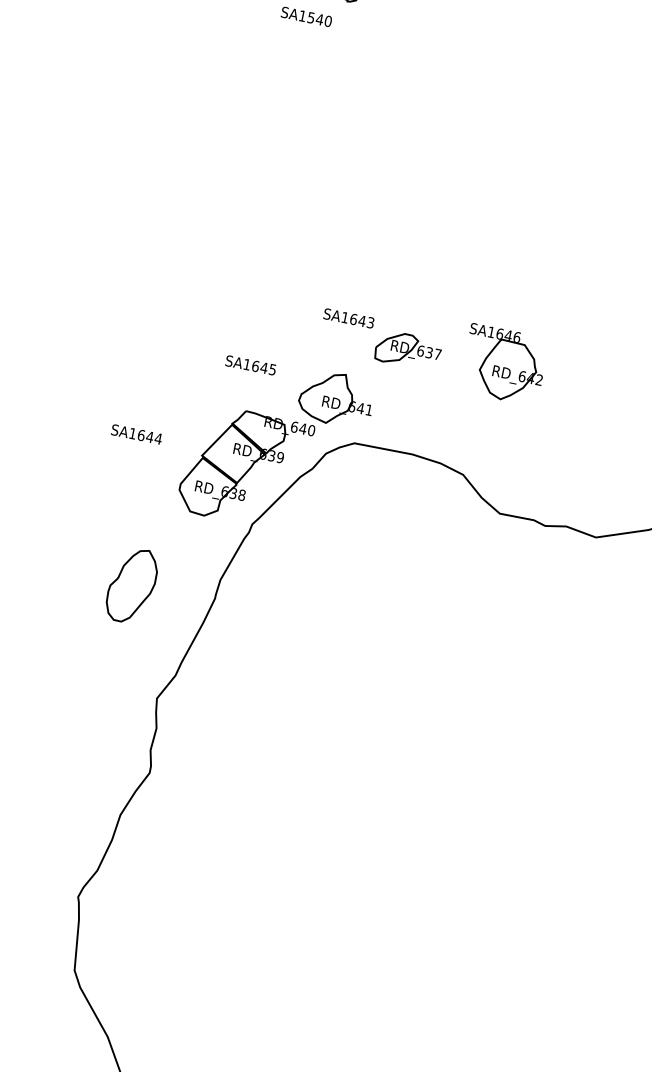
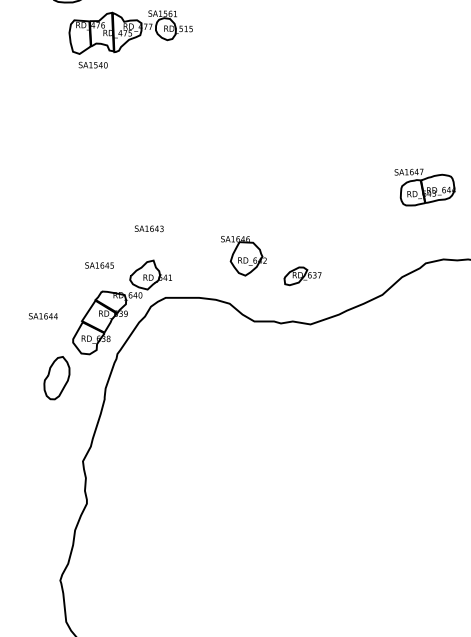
part: (407, 350) -> (302, 276), moved
part: (503, 365) -> (243, 256), moved
part: (131, 586) -> (56, 378), moved

